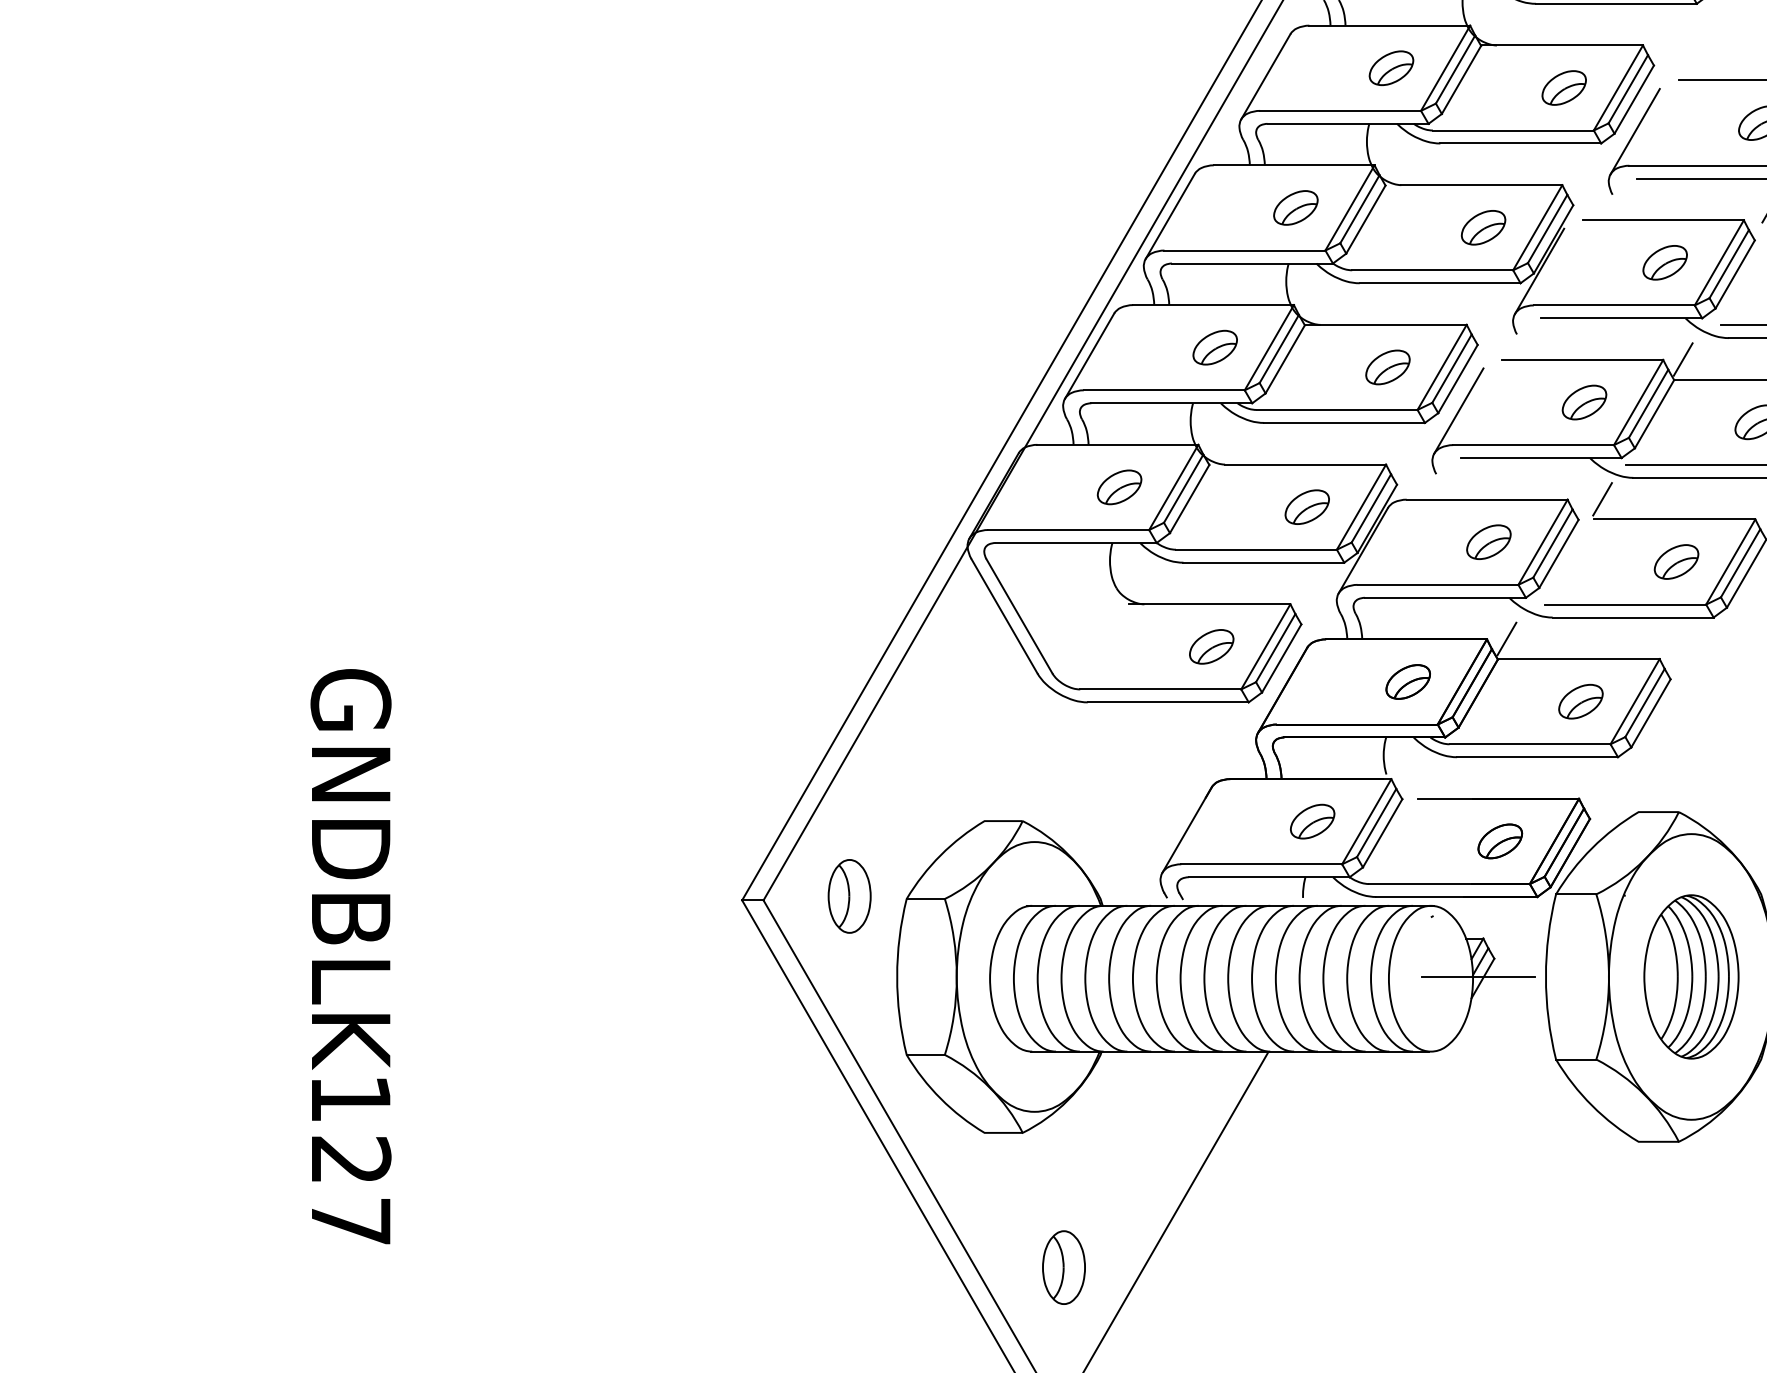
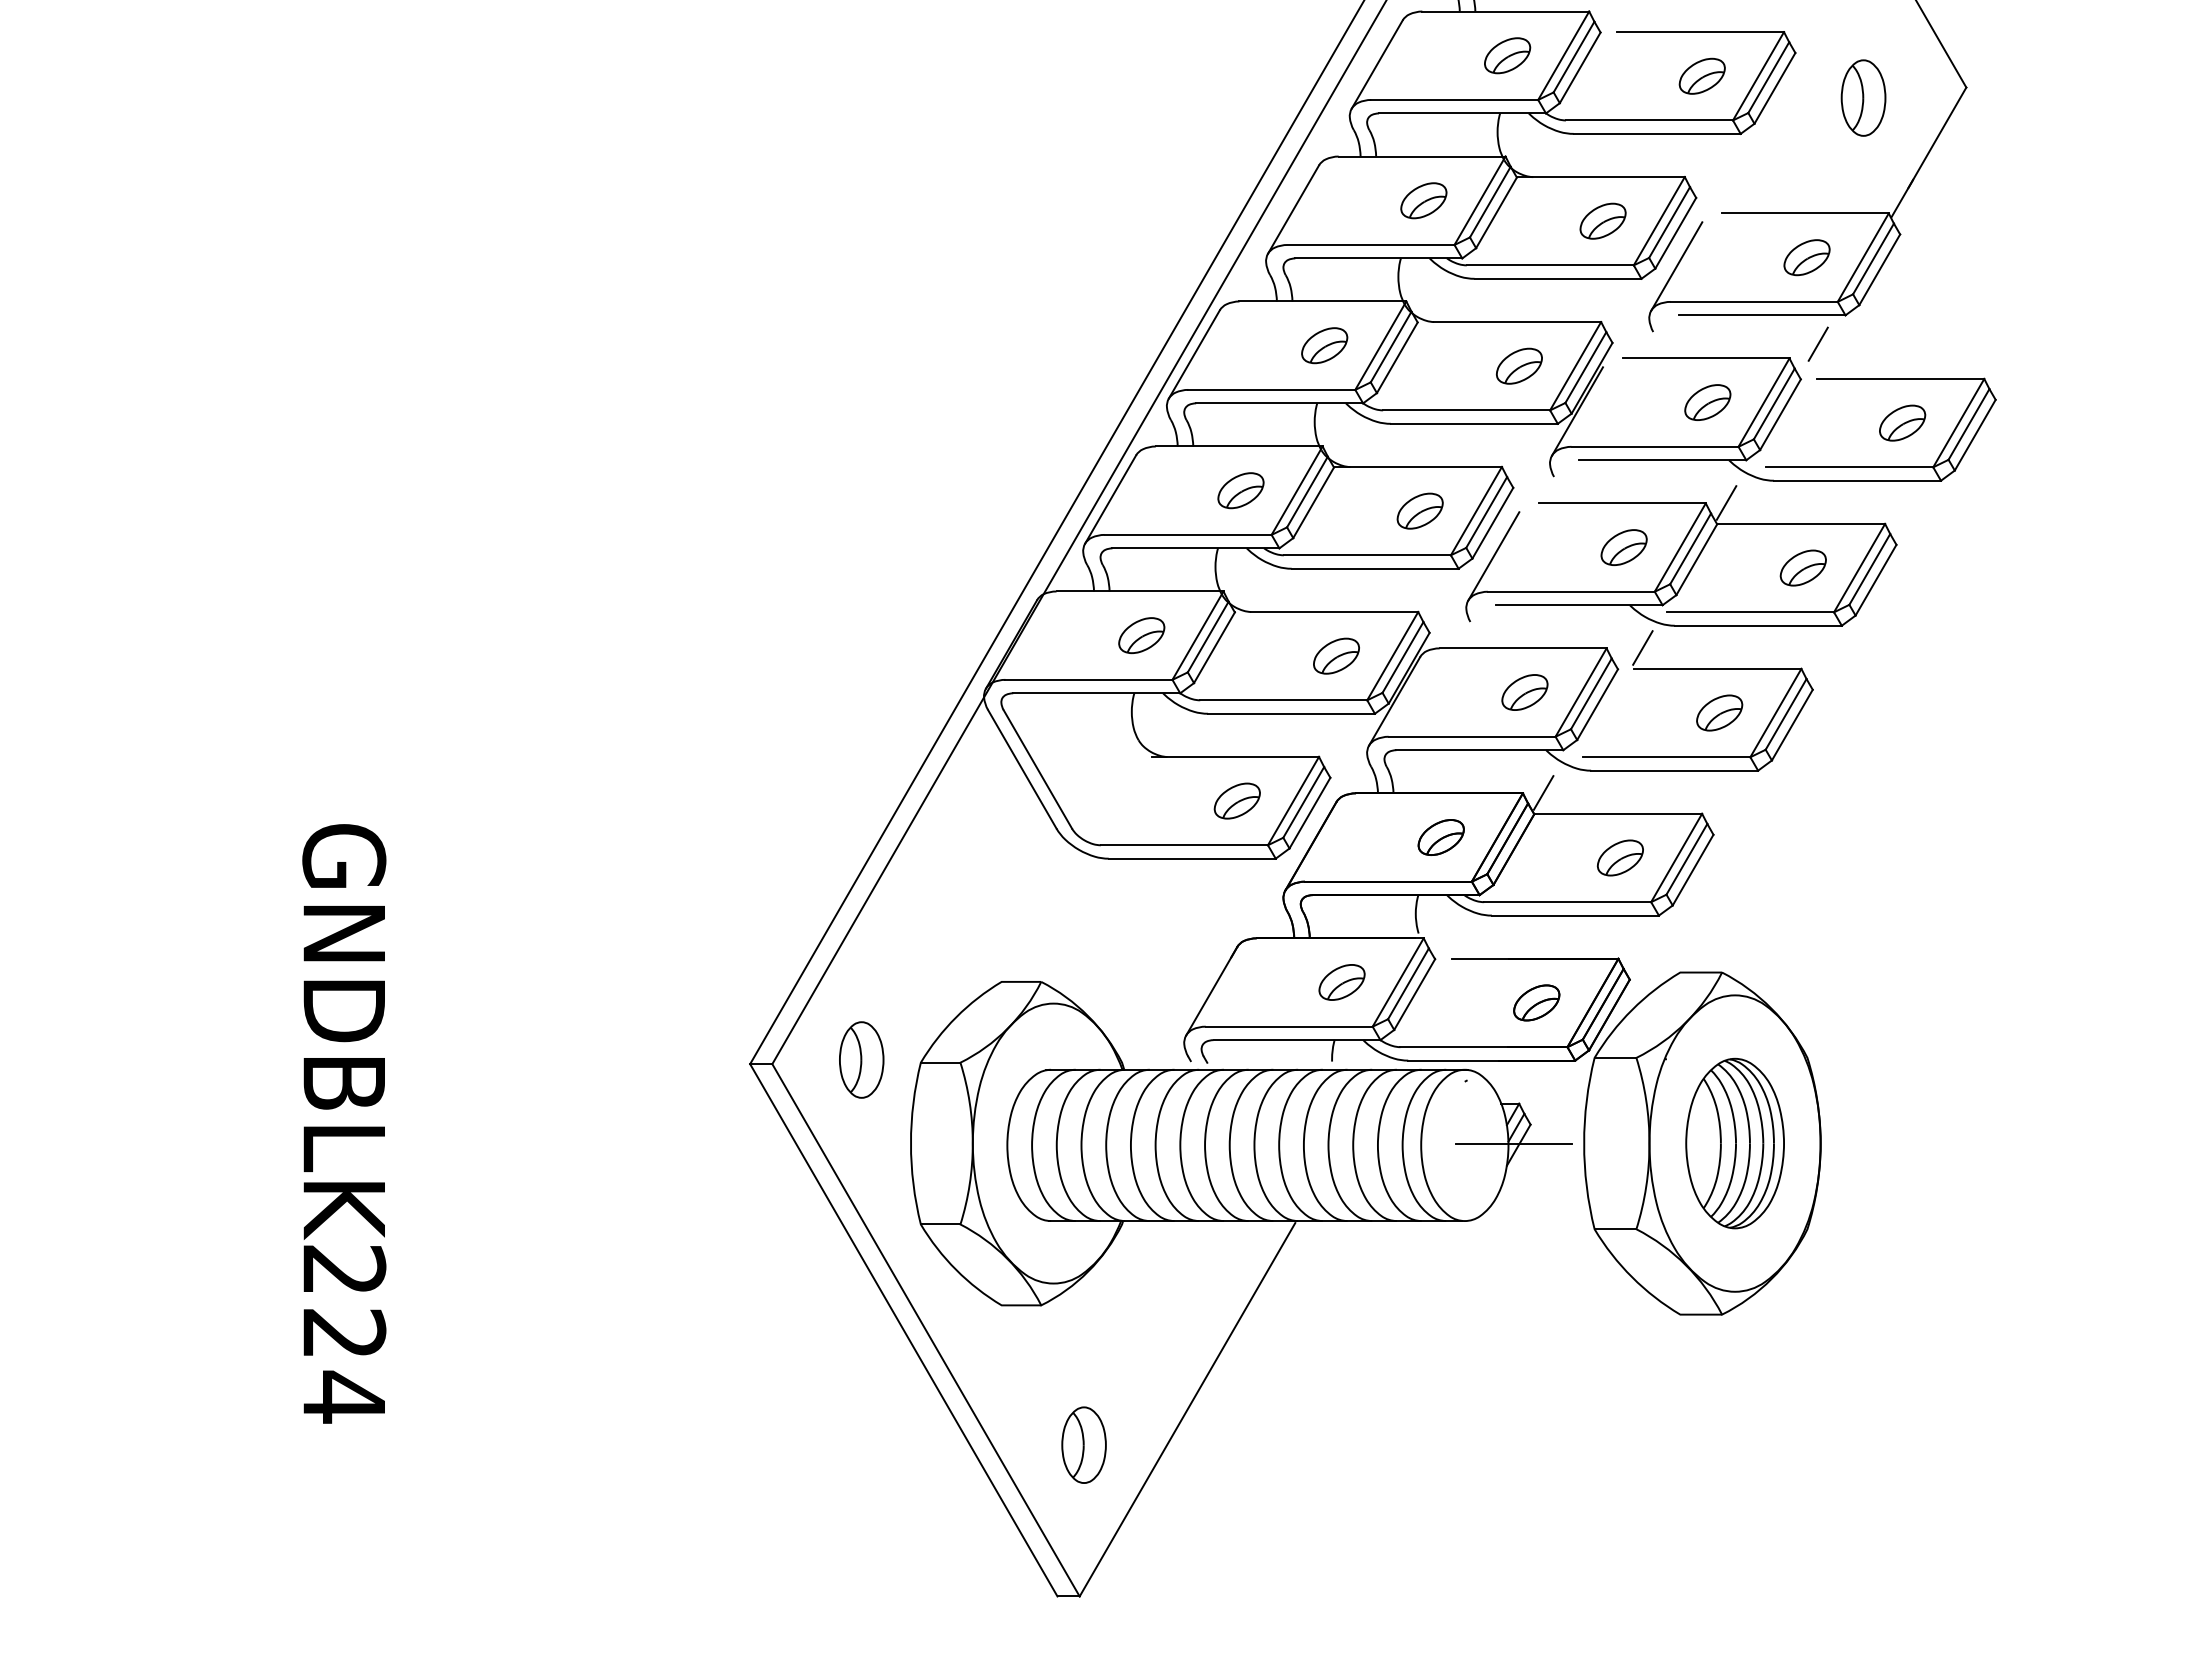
text: (351, 1160) -> (344, 1334), GNDBLK127 -> GNDBLK224

